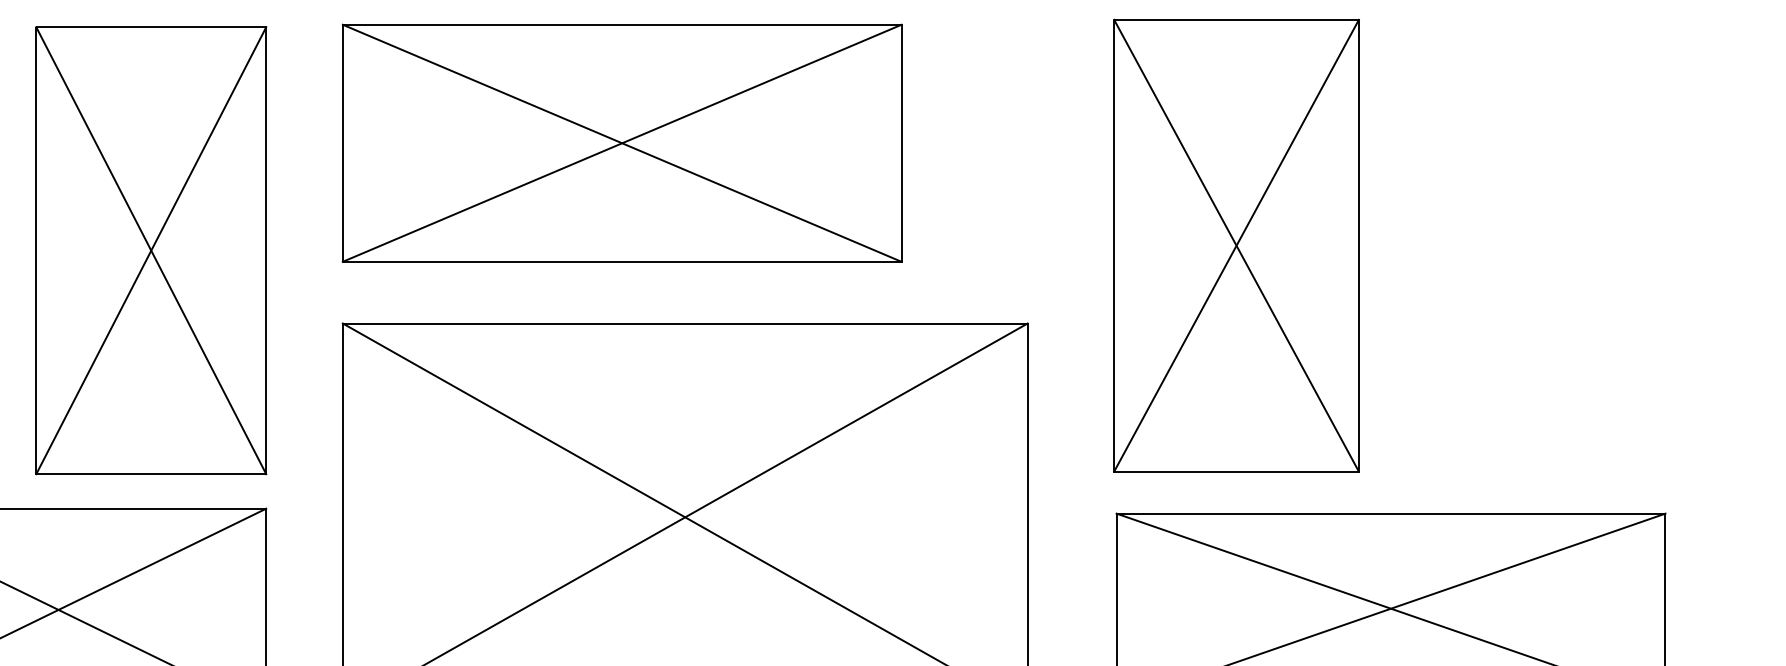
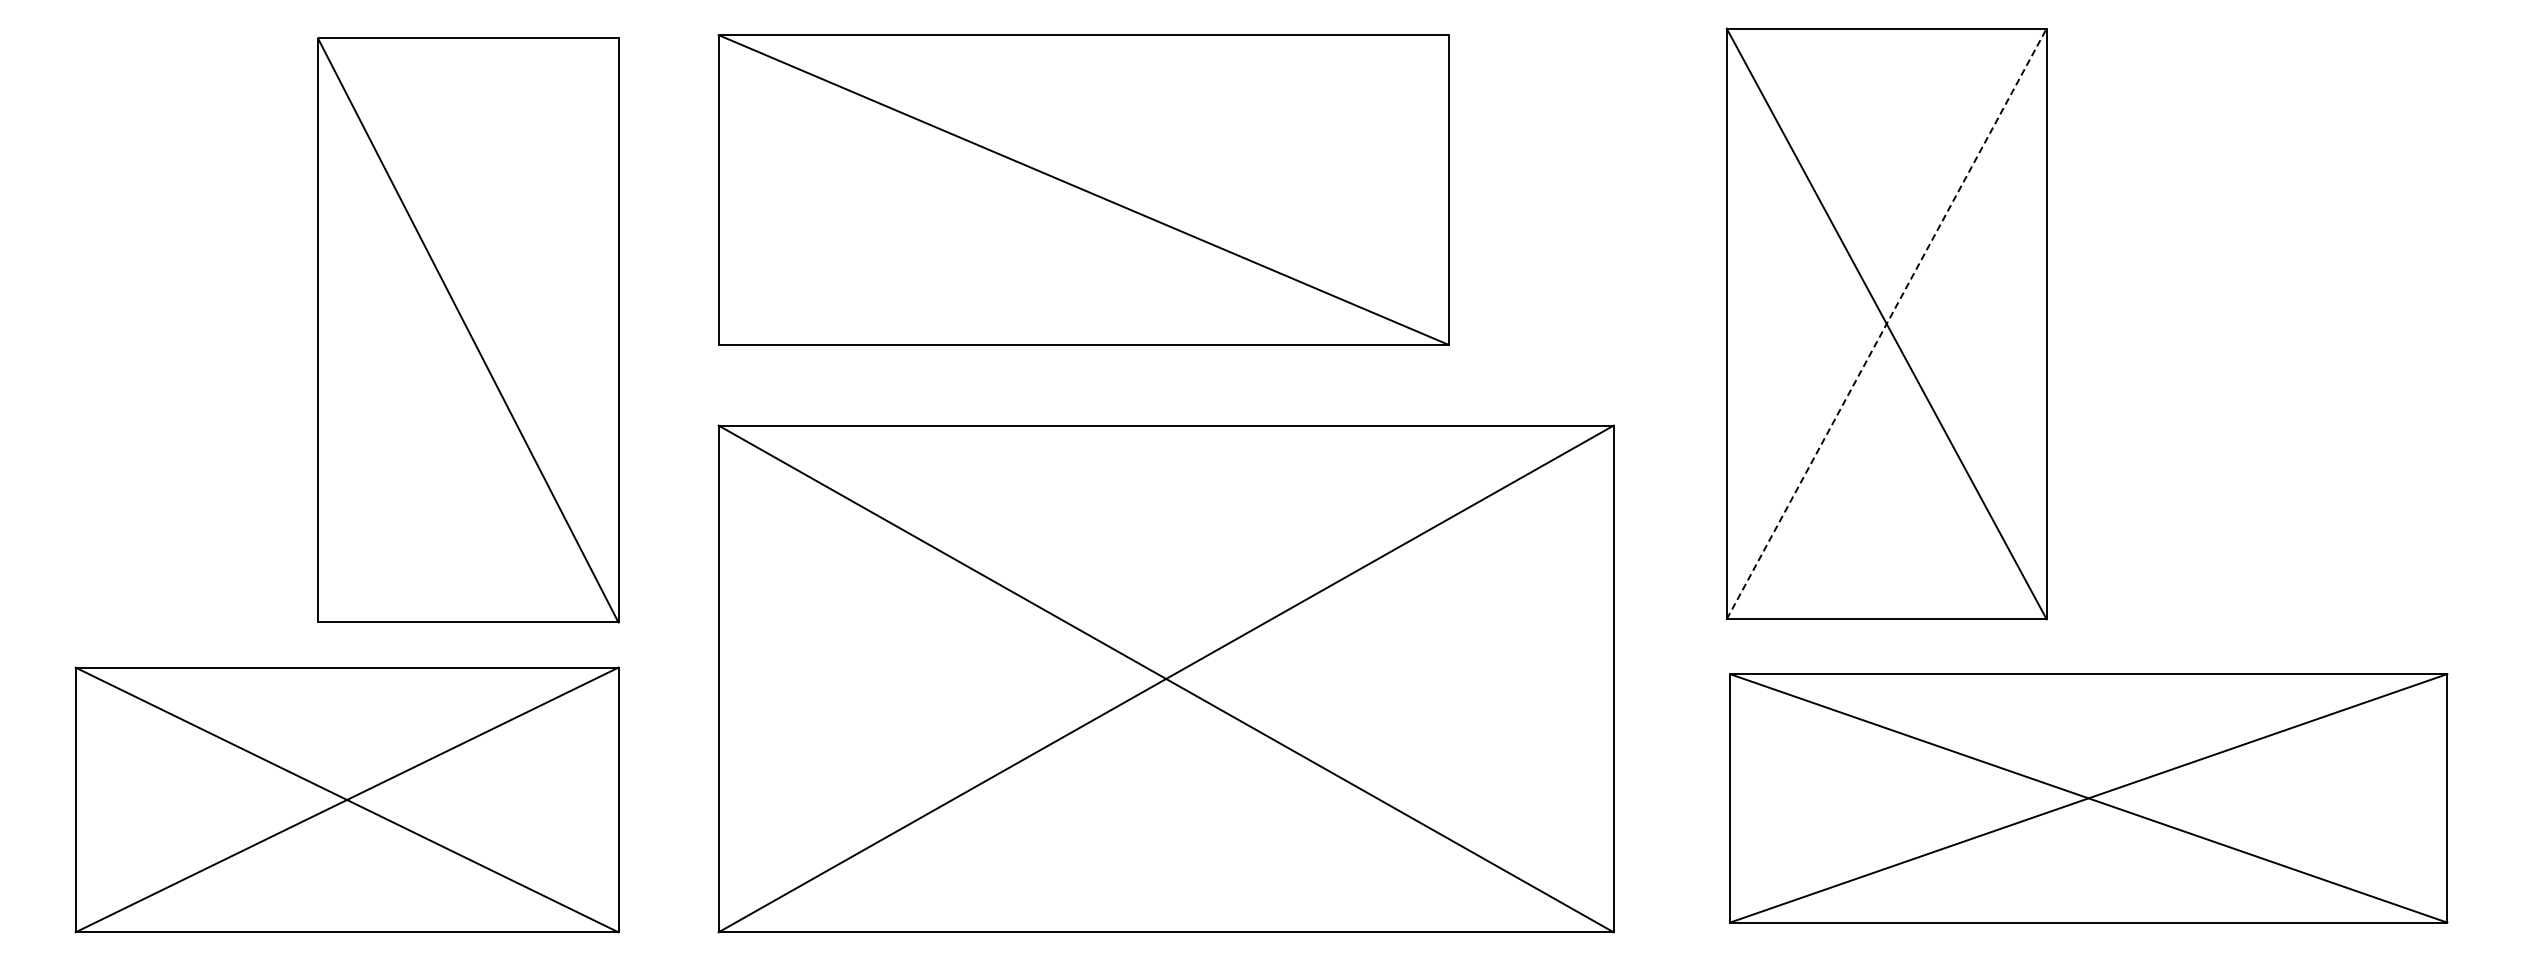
line: (622, 142) -> (1083, 189), removed
line: (1236, 245) -> (1886, 323), solid -> dashed
line: (151, 250) -> (468, 330), removed

